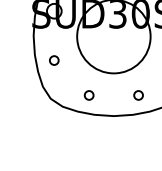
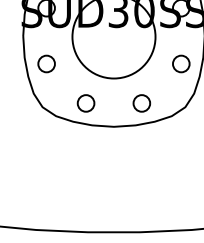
circle: (54, 60) -> (46, 63), size x1.67
circle: (88, 95) -> (85, 103), size x1.67
circle: (138, 95) -> (141, 103), size x1.67

